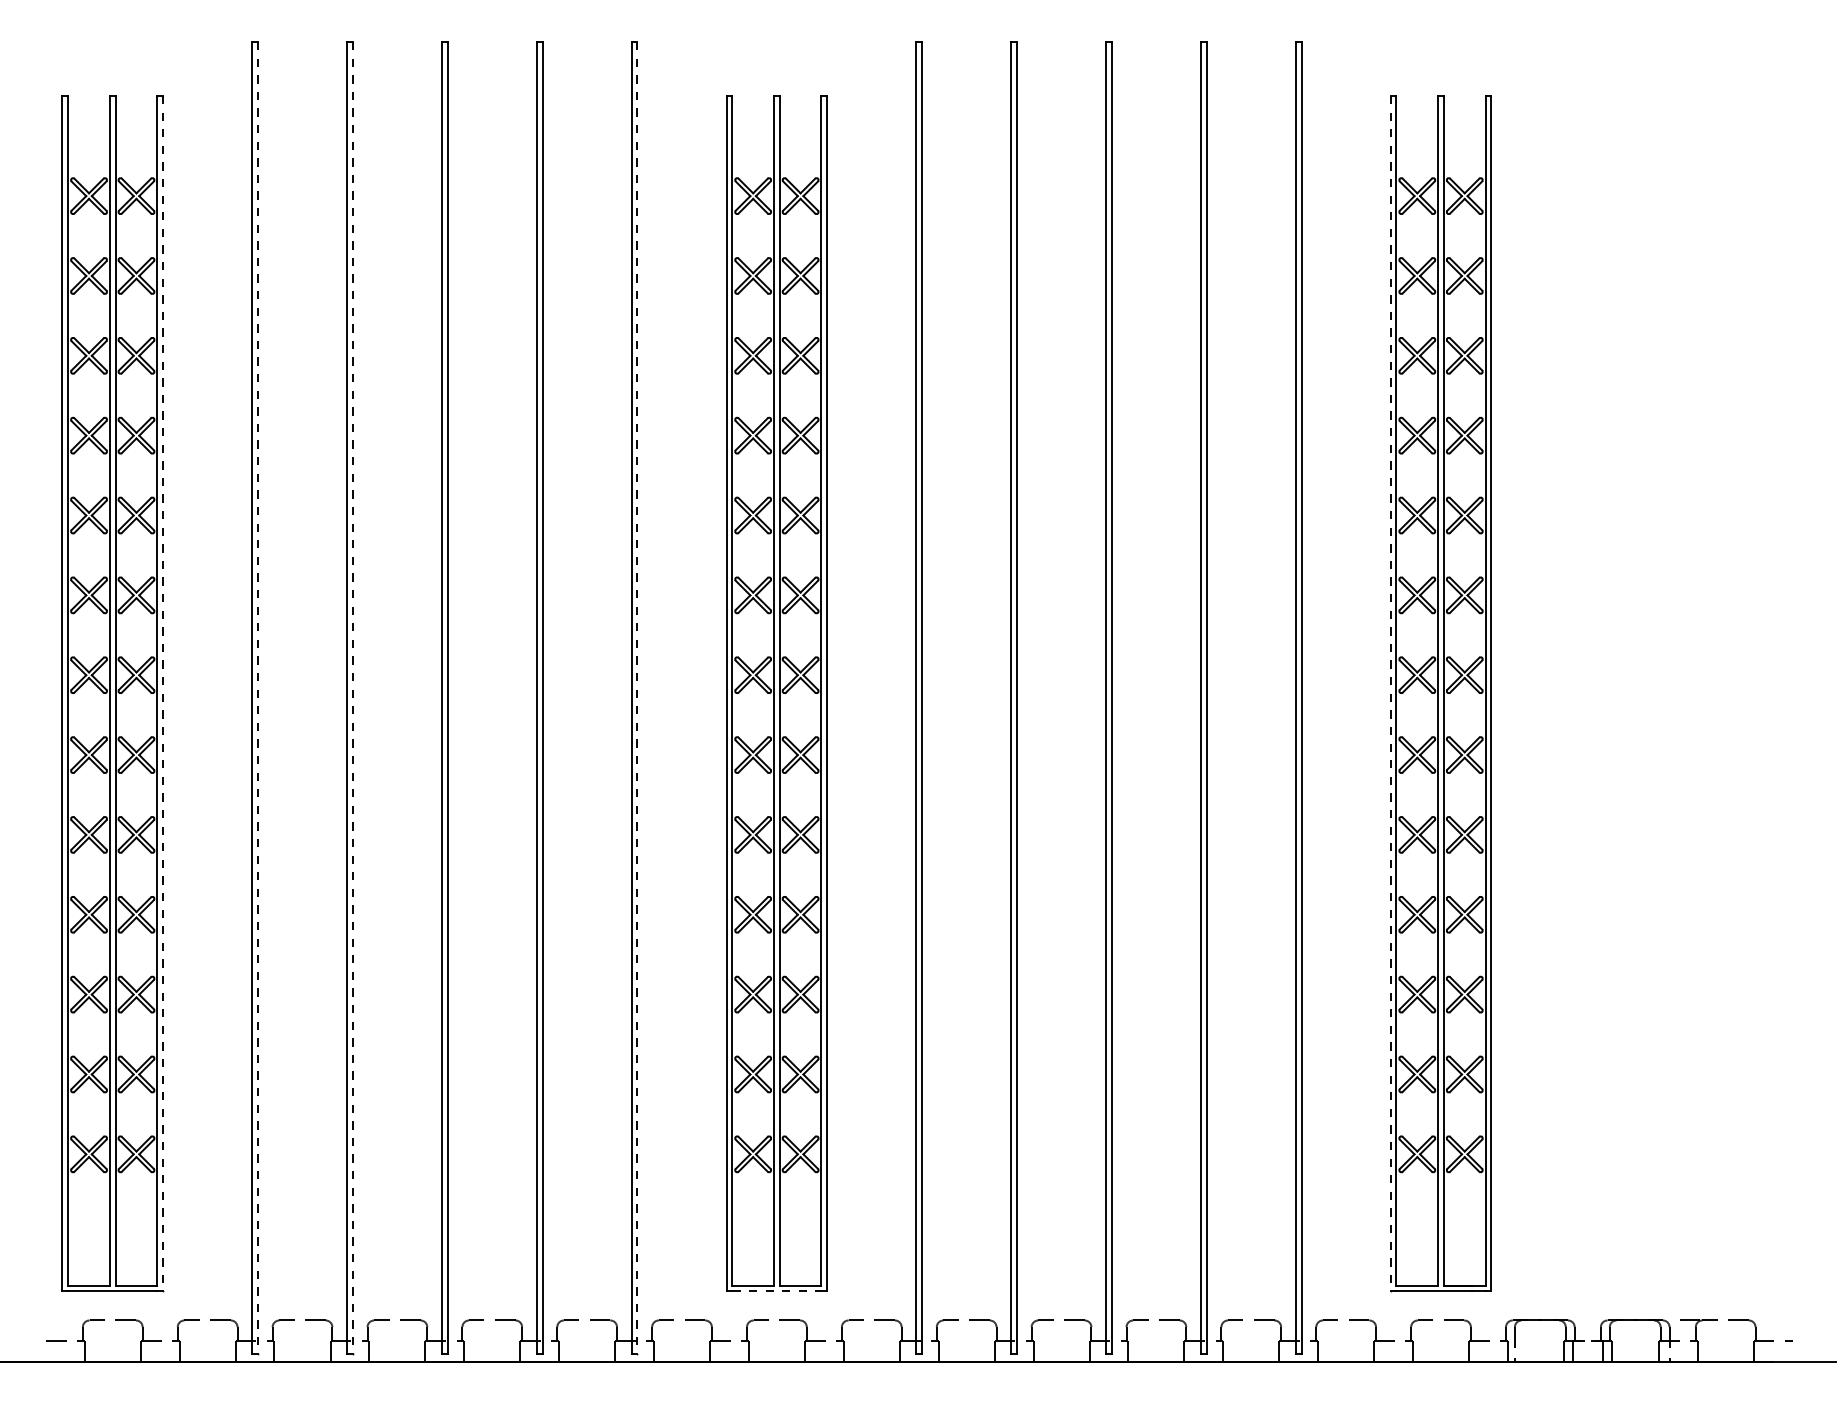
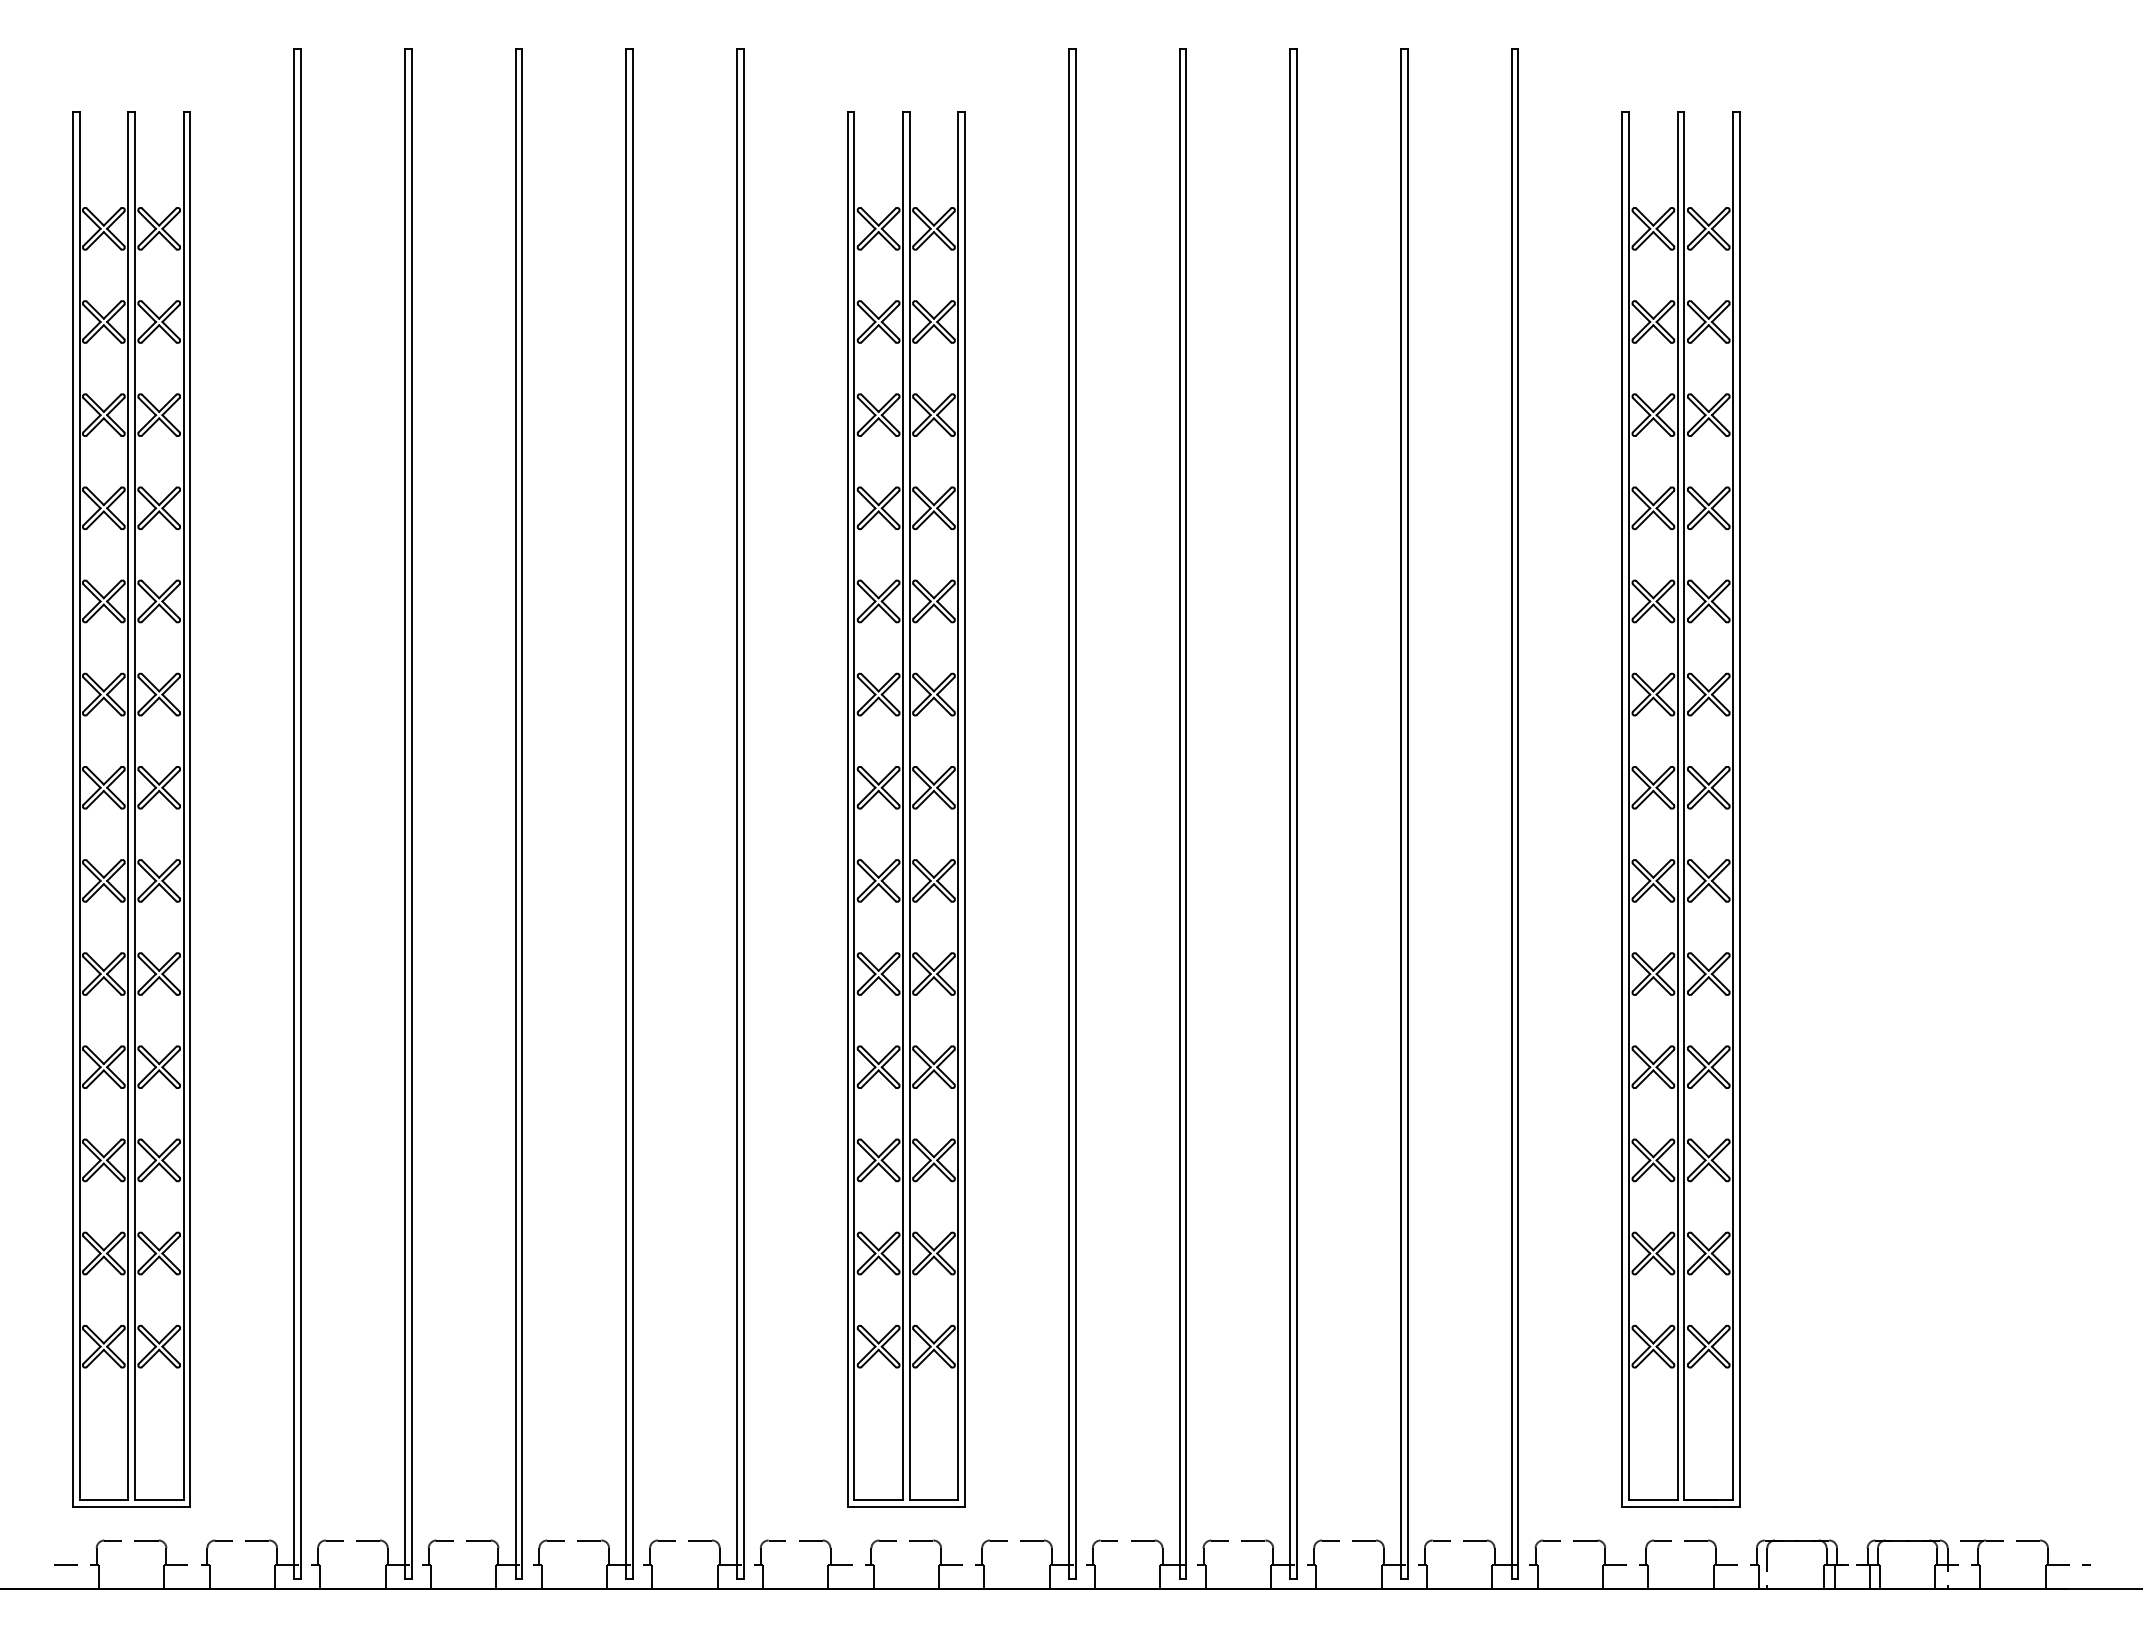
line: (163, 693) -> (190, 809), dashed -> solid
line: (1390, 693) -> (1622, 809), dashed -> solid
line: (257, 698) -> (300, 814), dashed -> solid
line: (352, 698) -> (411, 814), dashed -> solid
line: (637, 698) -> (743, 814), dashed -> solid
line: (777, 1291) -> (906, 1506), dashed -> solid

